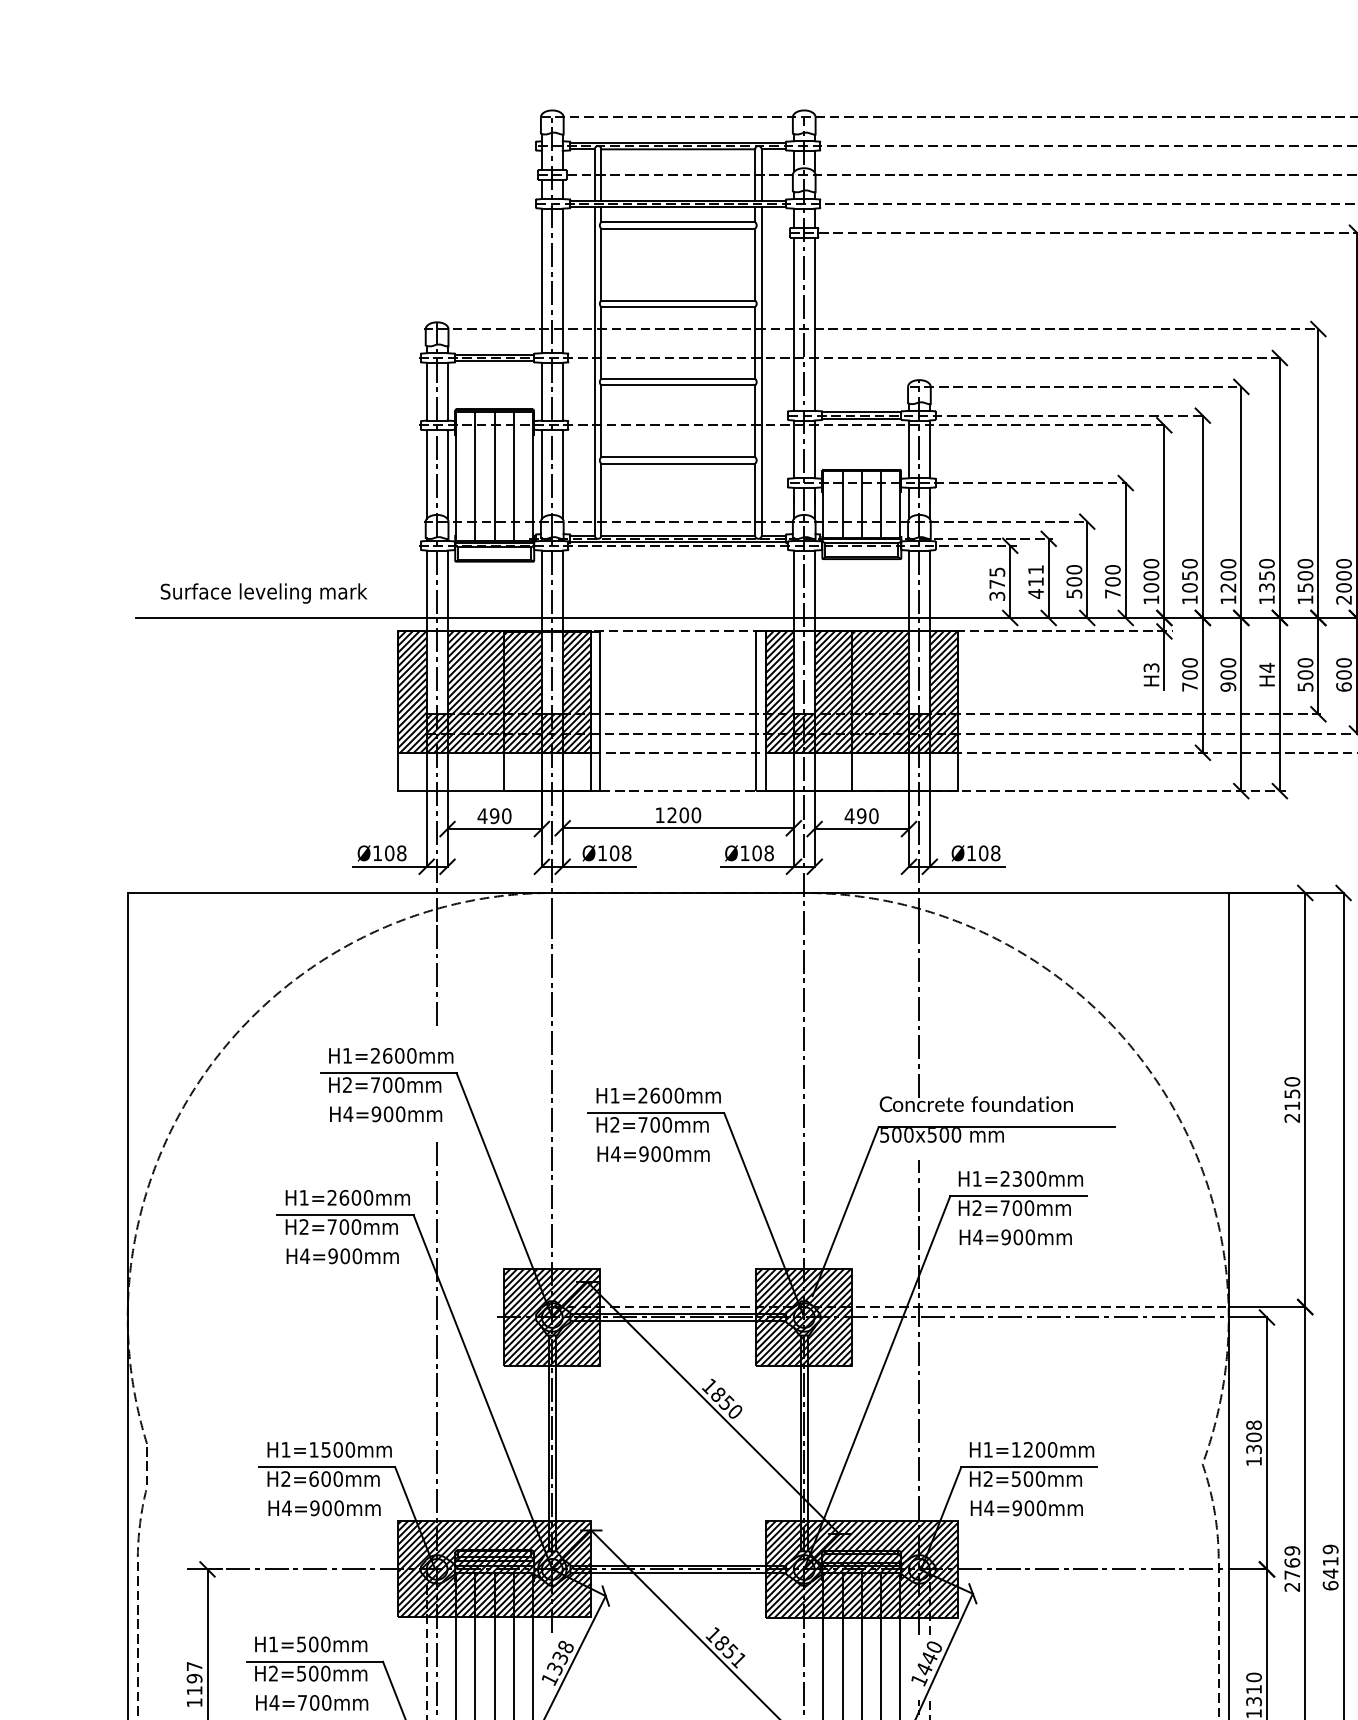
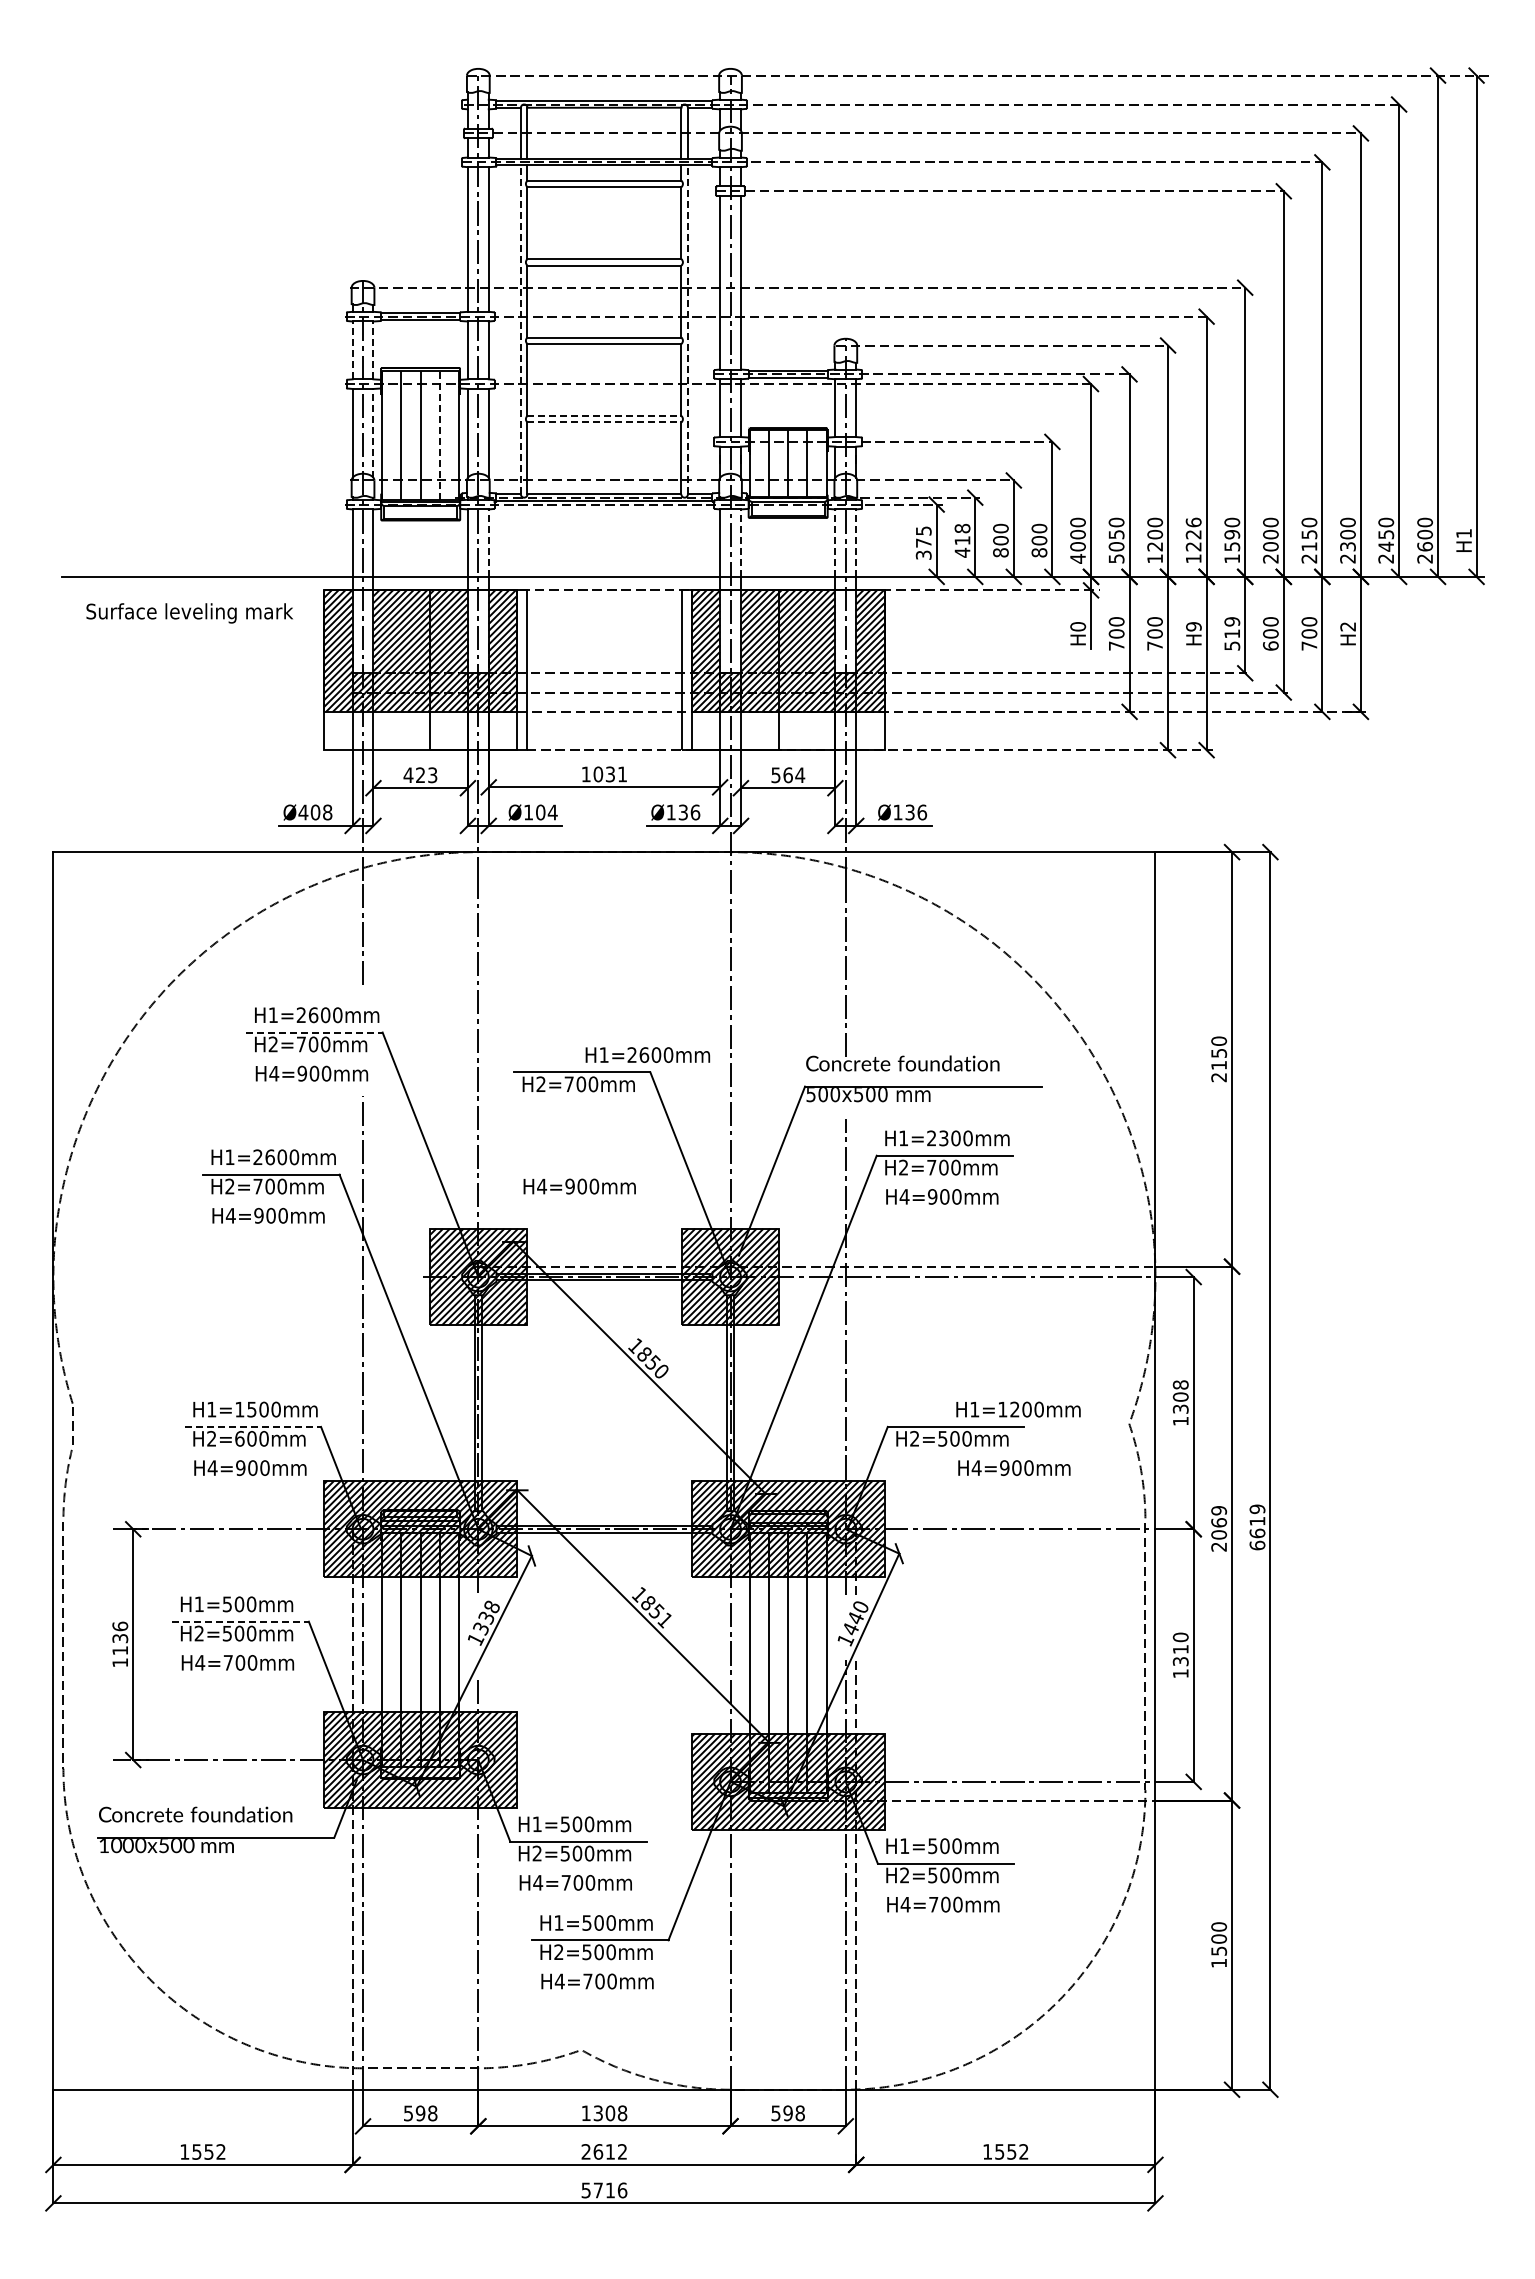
line: (594, 370) -> (520, 329), solid -> dashed
line: (761, 370) -> (687, 329), solid -> dashed
line: (426, 391) -> (352, 350), solid -> dashed
line: (447, 391) -> (373, 350), solid -> dashed
line: (678, 456) -> (604, 415), solid -> dashed
line: (678, 463) -> (604, 422), solid -> dashed
line: (447, 473) -> (373, 432), solid -> dashed
line: (513, 475) -> (439, 434), solid -> dashed
text: (1035, 569) -> (962, 528), 411 -> 418
text: (1266, 575) -> (1193, 534), 1350 -> 1226
text: (1305, 575) -> (1232, 534), 1500 -> 1590
line: (562, 584) -> (488, 543), solid -> dashed
line: (814, 584) -> (740, 543), solid -> dashed
line: (909, 584) -> (835, 543), solid -> dashed
line: (930, 584) -> (856, 543), solid -> dashed
text: (263, 593) -> (189, 613), moved
text: (1073, 593) -> (1000, 552), 500 -> 800
text: (1112, 593) -> (1039, 552), 700 -> 800
text: (1150, 599) -> (1077, 558), 1000 -> 4000
text: (1189, 599) -> (1116, 558), 1050 -> 5050
text: (1151, 667) -> (1078, 626), H3 -> H0
text: (1266, 667) -> (1193, 626), H4 -> H9
text: (1305, 668) -> (1232, 627), 500 -> 519
text: (1227, 686) -> (1154, 645), 900 -> 700
text: (684, 815) -> (610, 774), 1200 -> 1031
text: (500, 816) -> (426, 775), 490 -> 423
text: (862, 816) -> (788, 775), 490 -> 564
text: (377, 853) -> (303, 812), Ø108 -> Ø408
text: (626, 853) -> (552, 812), Ø108 -> Ø104
text: (763, 853) -> (689, 812), Ø108 -> Ø136
text: (990, 853) -> (916, 812), Ø108 -> Ø136
line: (389, 1073) -> (315, 1032), solid -> dashed
text: (658, 1095) -> (647, 1054), moved
text: (653, 1154) -> (579, 1186), moved
text: (1031, 1449) -> (1018, 1409), moved
line: (327, 1466) -> (253, 1426), solid -> dashed
text: (1026, 1507) -> (1014, 1467), moved
text: (1330, 1573) -> (1257, 1533), 6419 -> 6619
text: (1291, 1574) -> (1218, 1534), 2769 -> 2069
line: (315, 1661) -> (241, 1621), solid -> dashed
text: (194, 1672) -> (120, 1632), 1197 -> 1136

